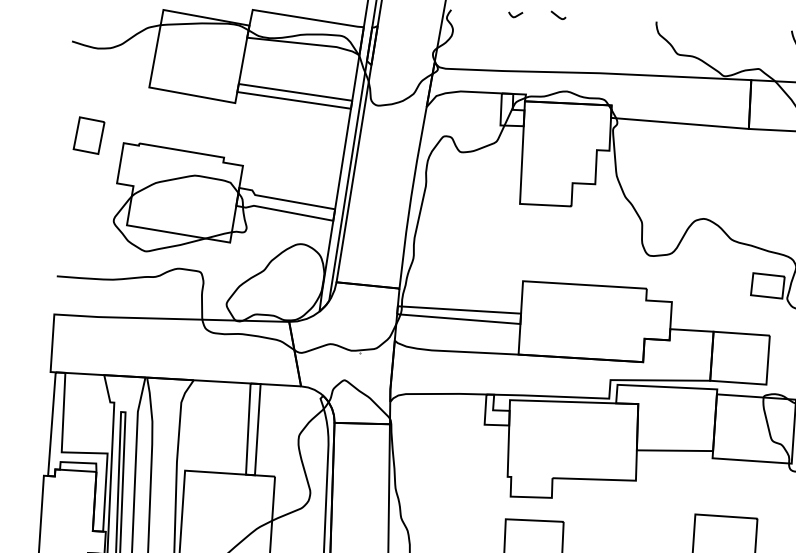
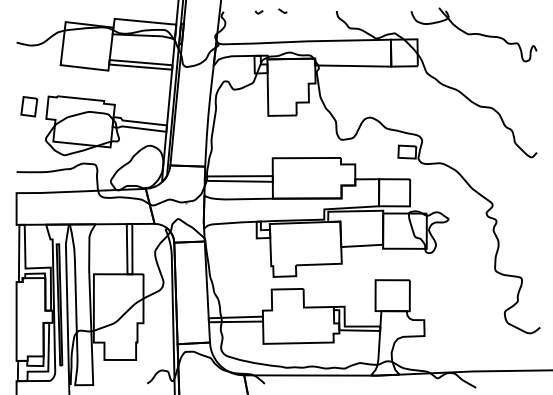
part: (89, 135) -> (29, 106), moved

